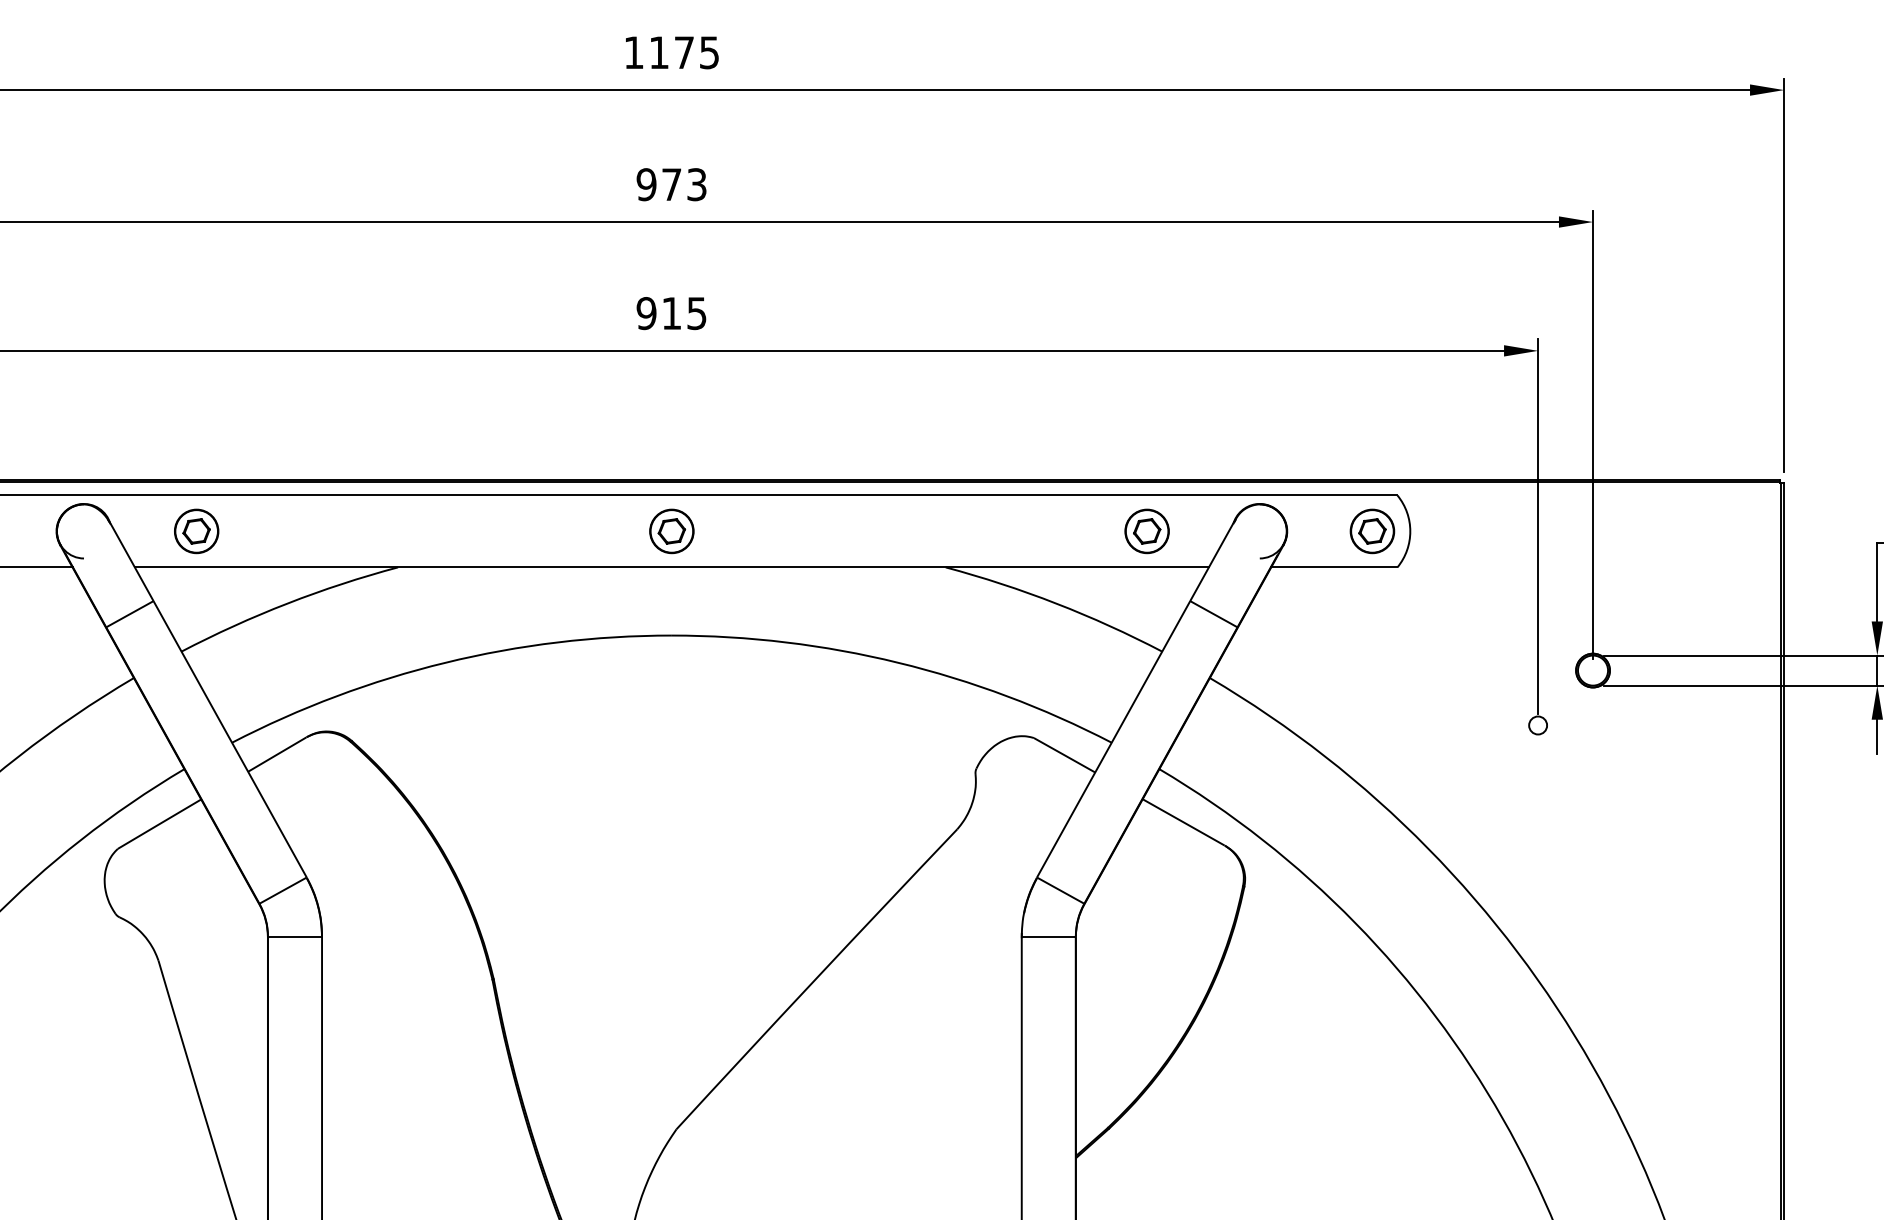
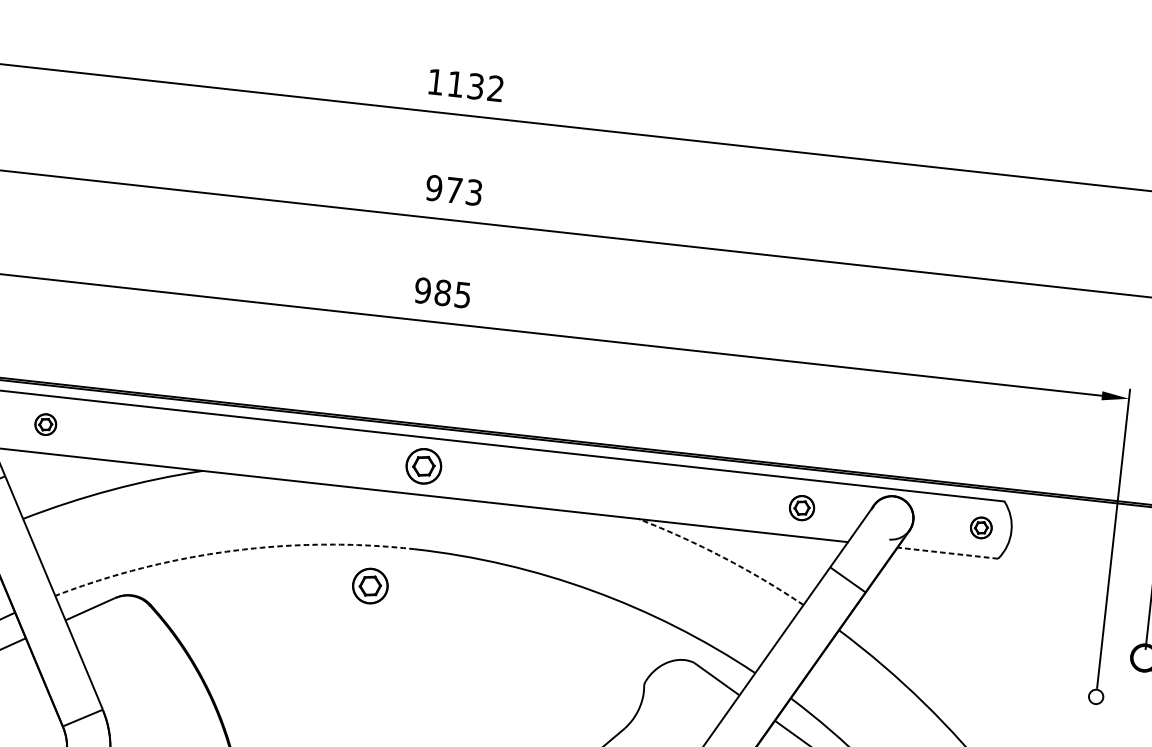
text: (696, 52) -> (485, 87), 1175 -> 1132
text: (671, 313) -> (442, 292), 915 -> 985
part: (196, 531) -> (45, 424), size x0.6
part: (1146, 531) -> (801, 508), size x0.7
part: (1372, 531) -> (981, 527), size x0.6
line: (1333, 567) -> (947, 553), solid -> dashed
arc: (1056, 603) -> (723, 557), solid -> dashed
arc: (445, 662) -> (232, 550), solid -> dashed
part: (621, 687) -> (370, 586), added

